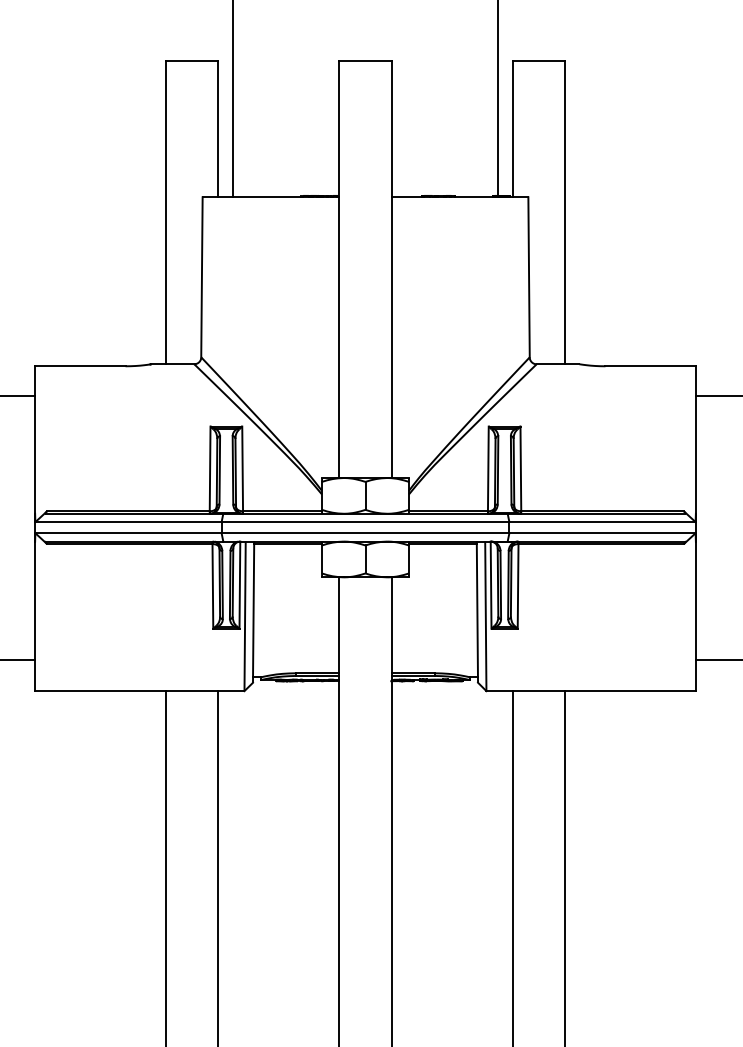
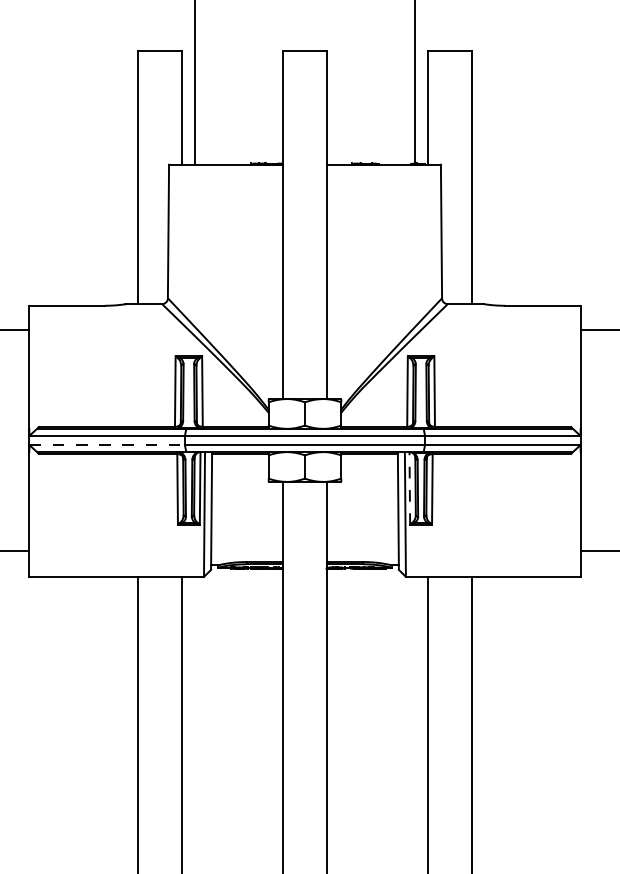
line: (128, 533) -> (107, 445), solid -> dashed
line: (491, 585) -> (410, 488), solid -> dashed

